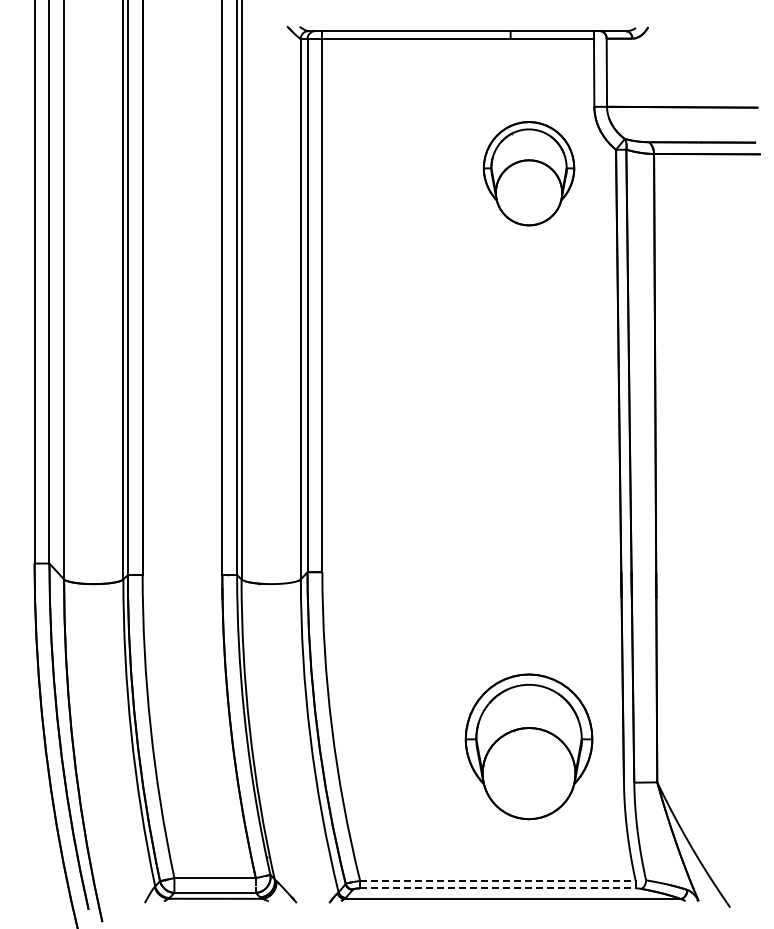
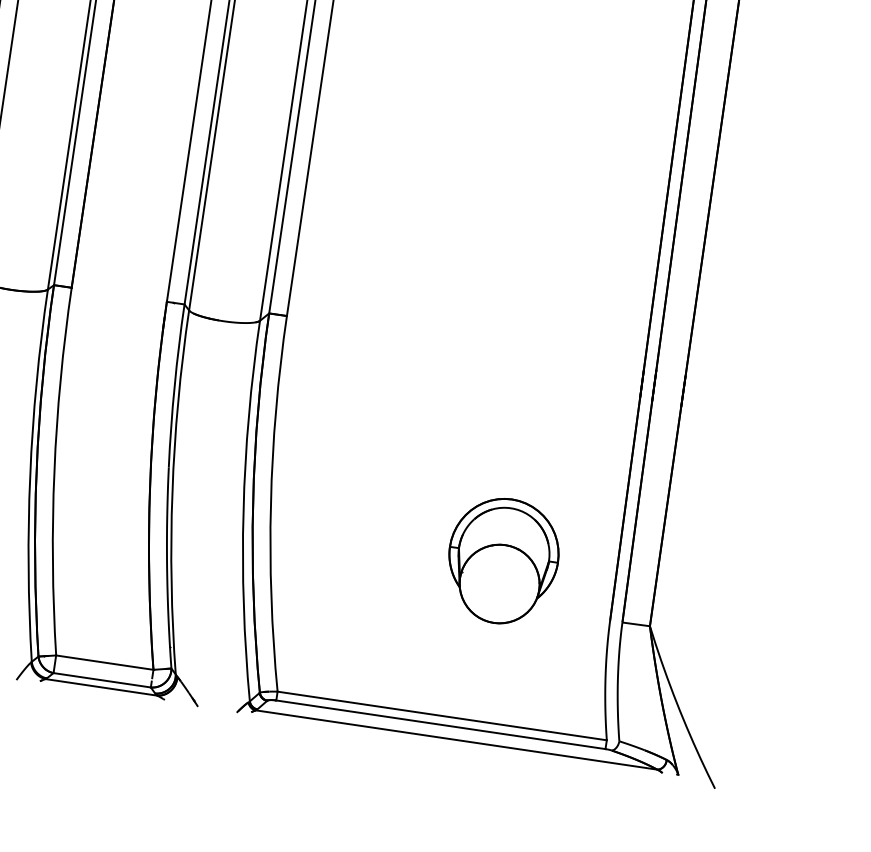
part: (528, 746) -> (502, 560), size x0.71
line: (497, 881) -> (441, 716), dashed -> solid
line: (497, 888) -> (440, 724), dashed -> solid

